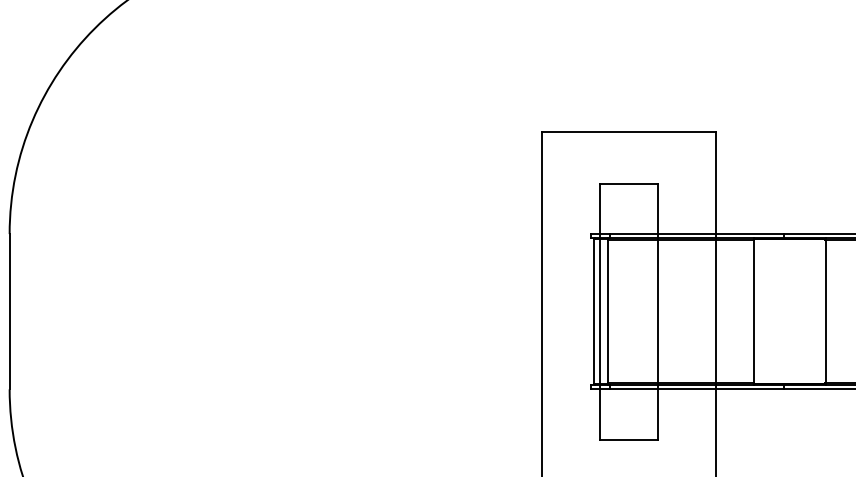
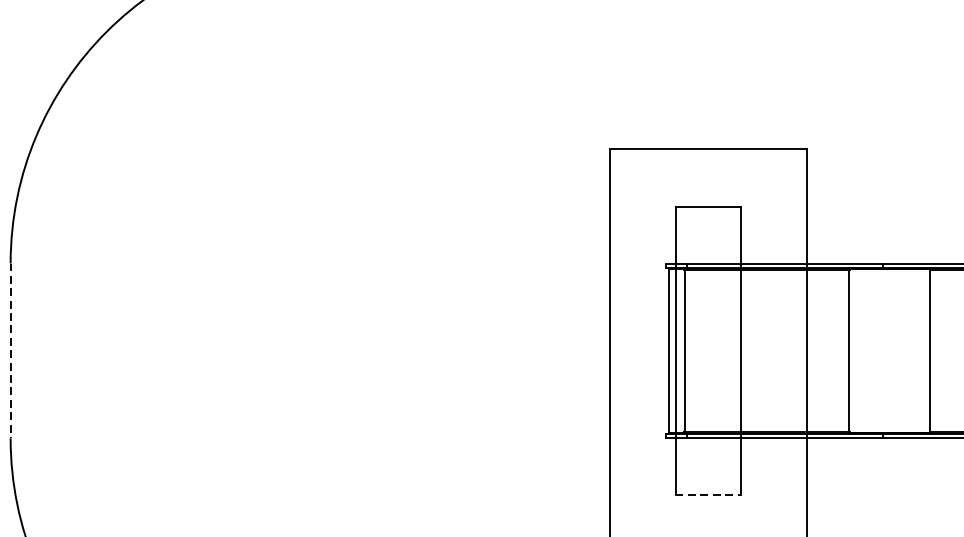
line: (9, 311) -> (10, 350), solid -> dashed
line: (629, 439) -> (709, 494), solid -> dashed

